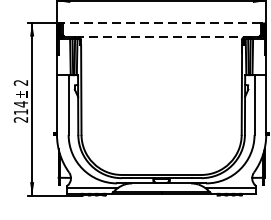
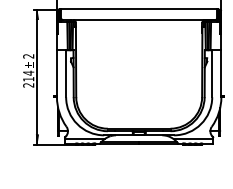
line: (162, 23) -> (139, 9), dashed -> solid
line: (167, 37) -> (143, 20), dashed -> solid

